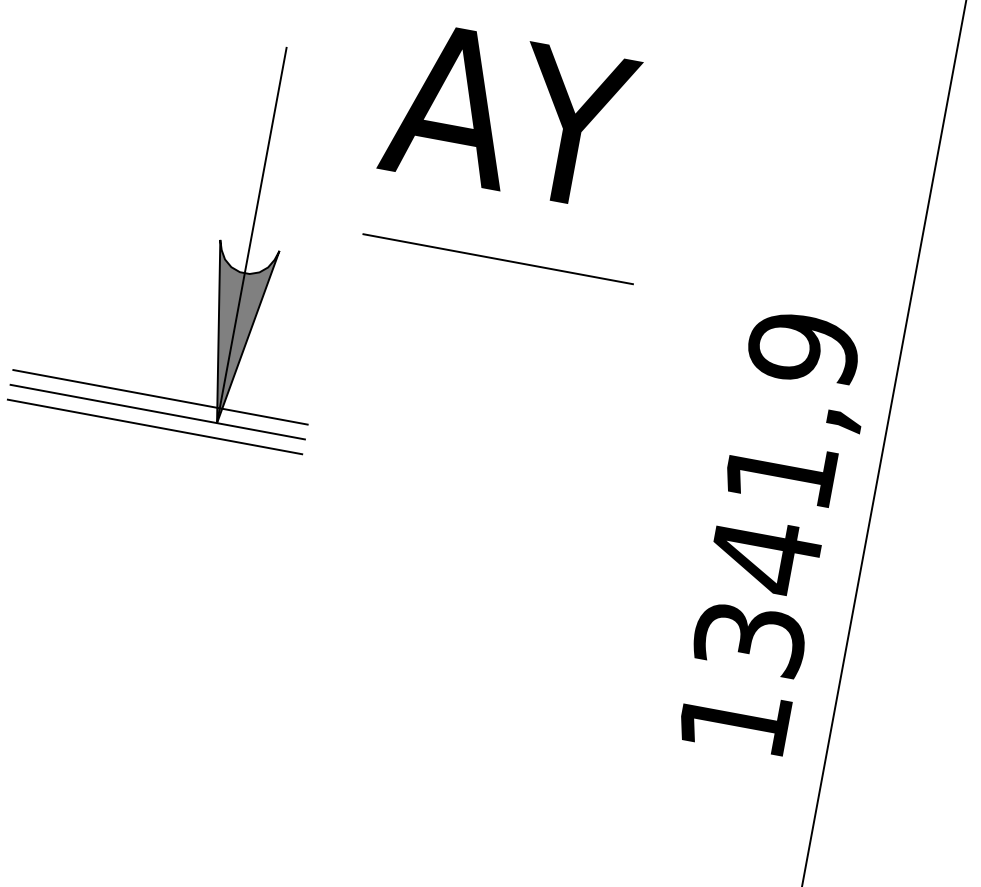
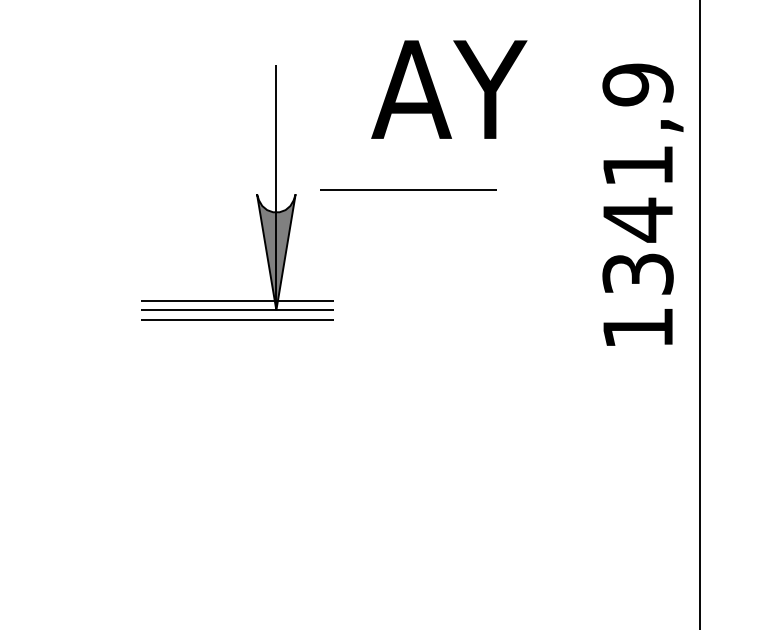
text: (510, 115) -> (449, 89), moved
line: (498, 258) -> (408, 189), moved
text: (776, 533) -> (642, 204), moved

